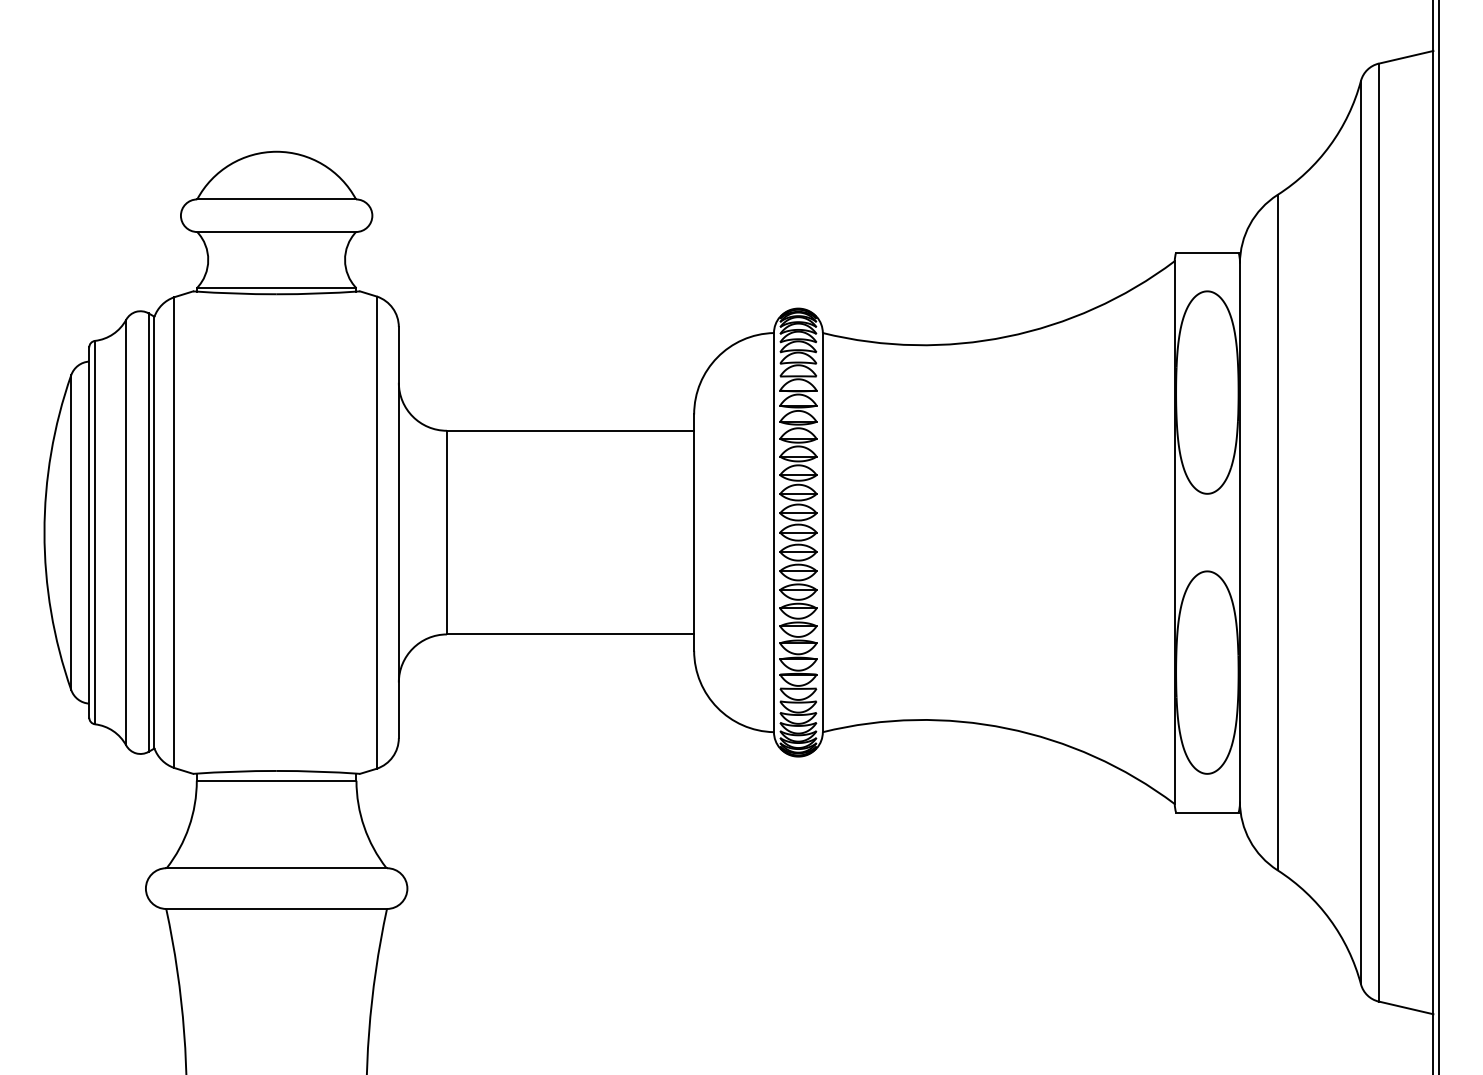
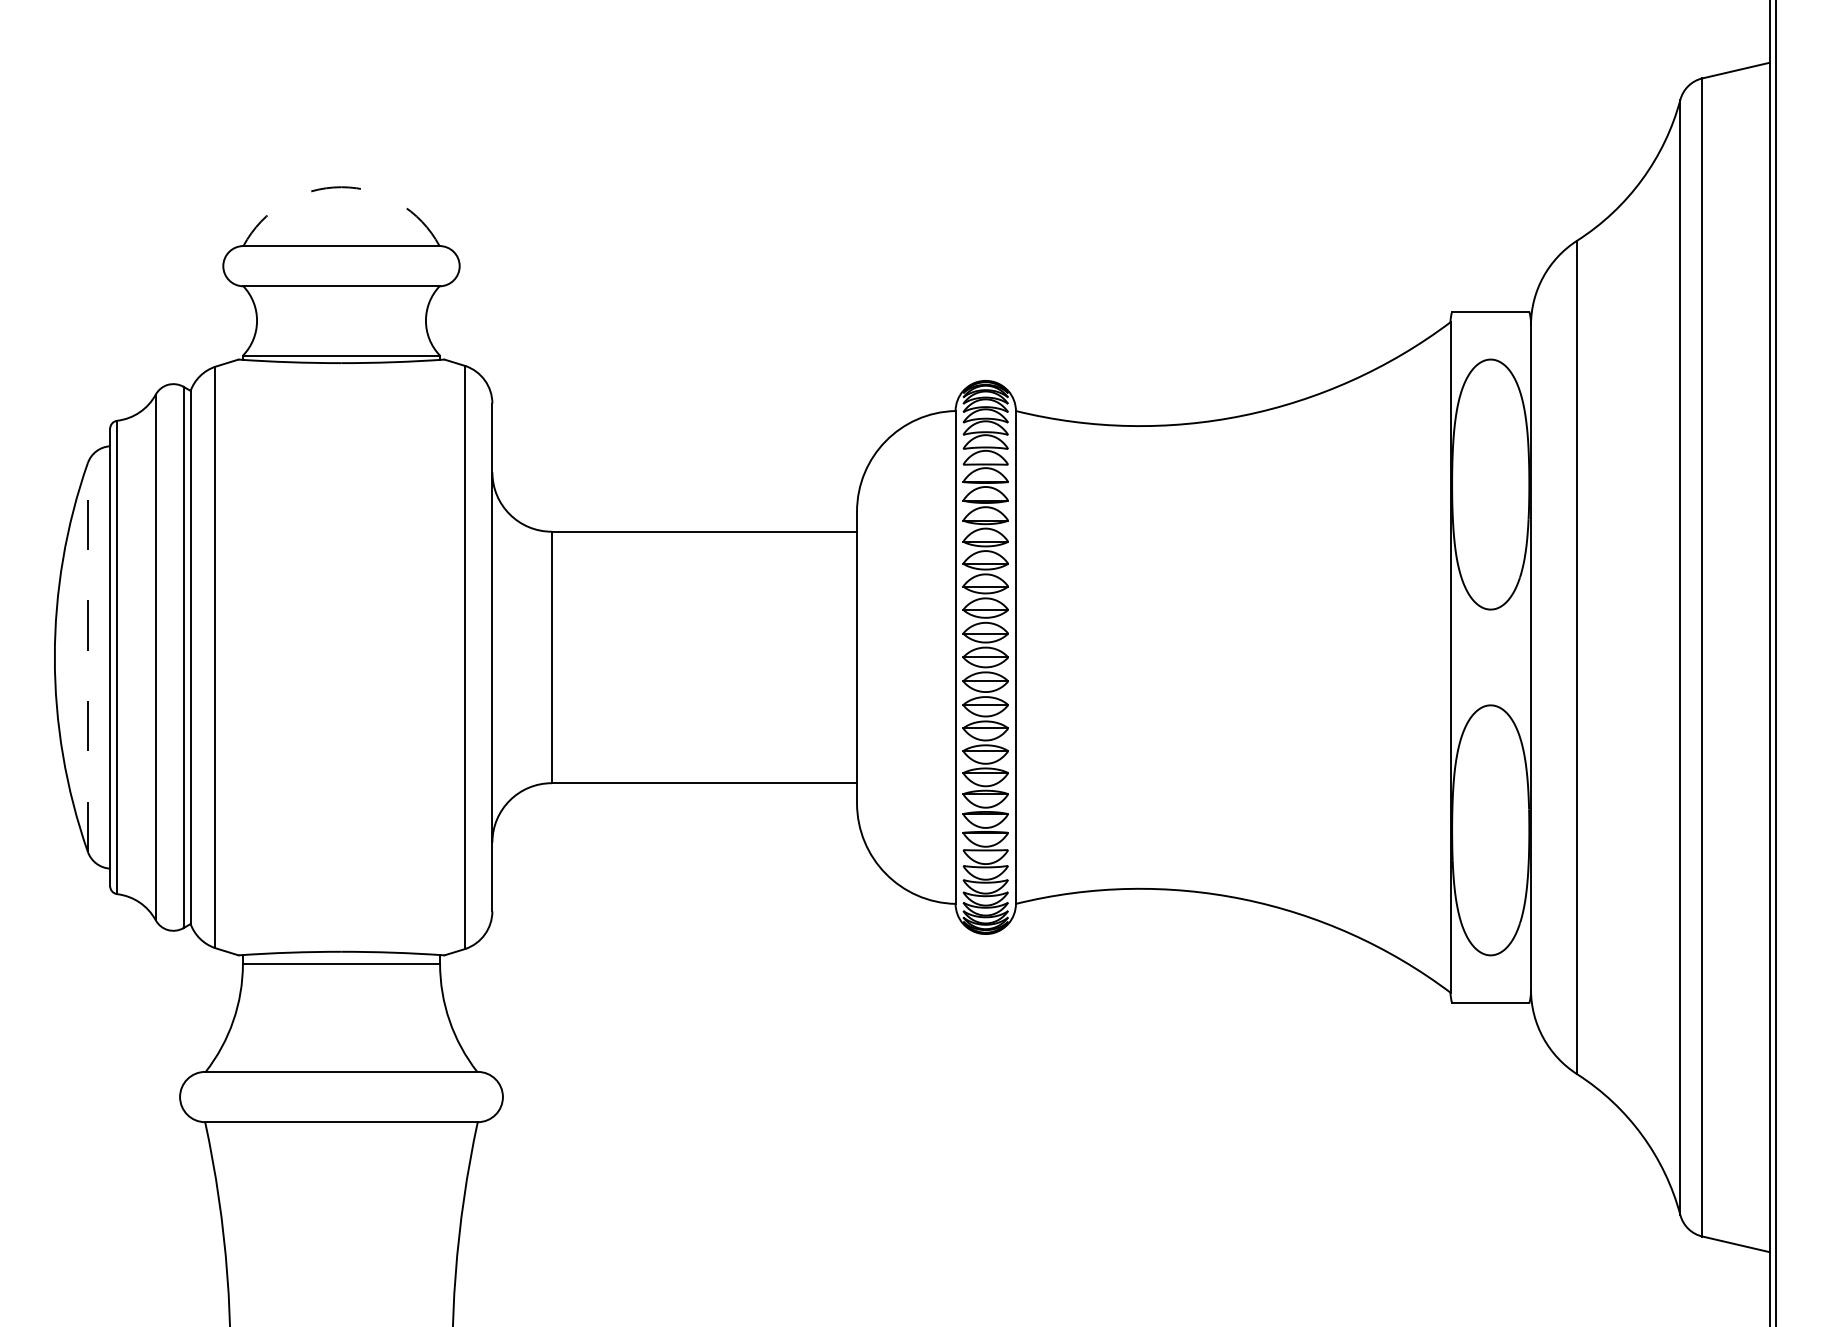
arc: (276, 151) -> (341, 186), solid -> dashed
line: (71, 532) -> (88, 657), solid -> dashed

